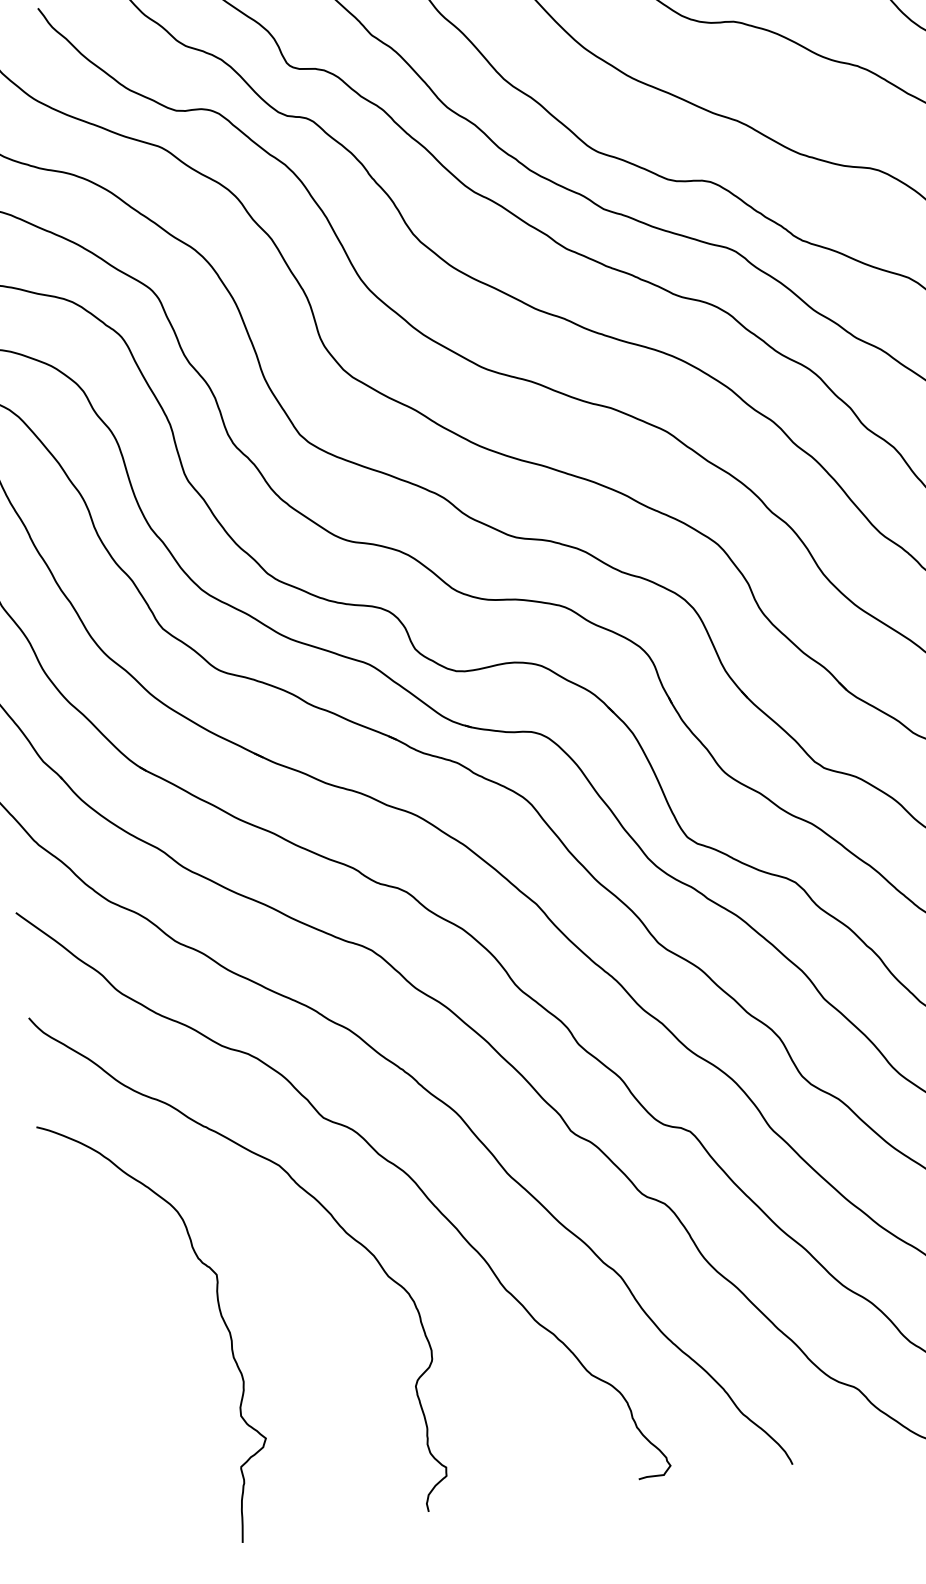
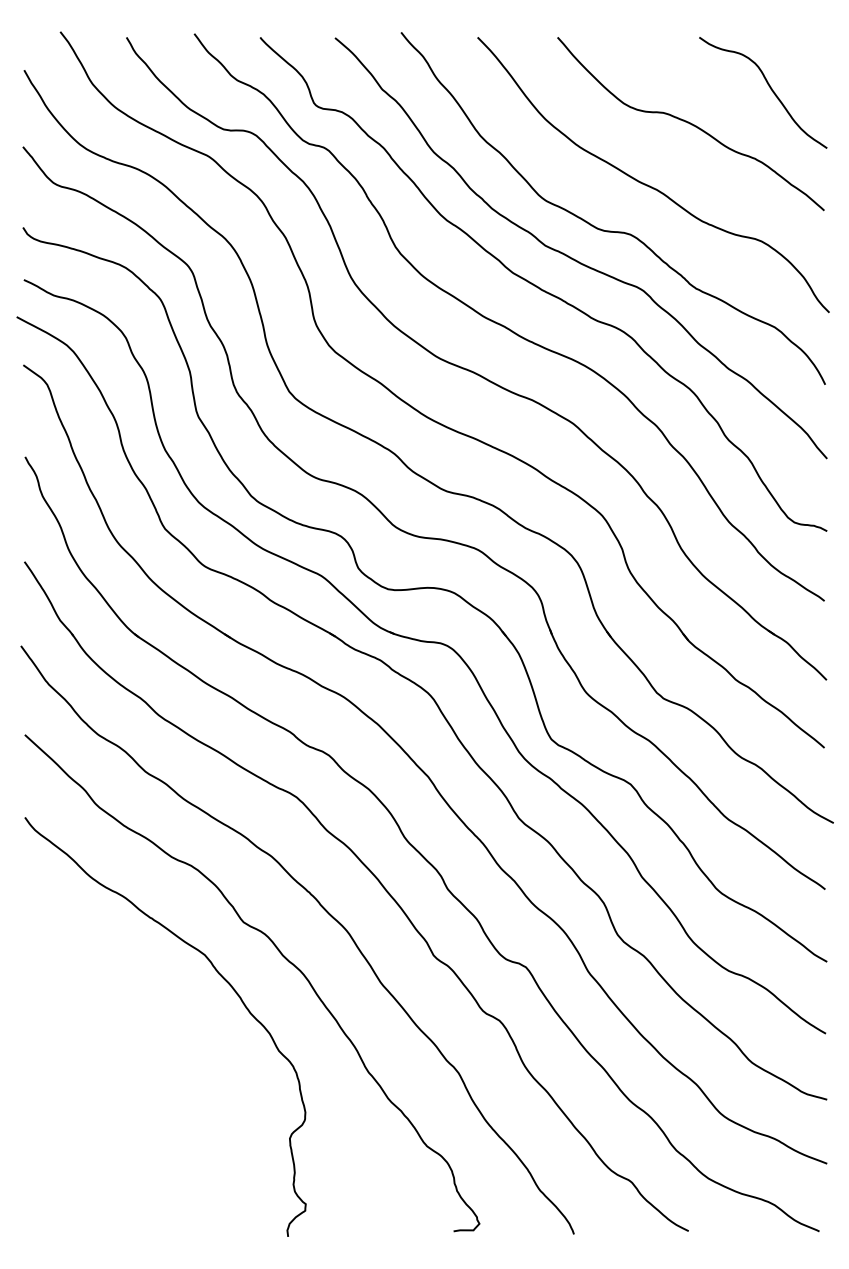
curve: (218, 1311) -> (144, 1062), removed

